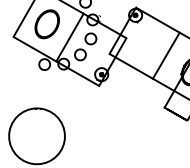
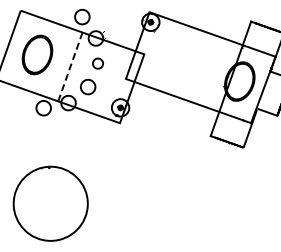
line: (70, 37) -> (70, 66), solid -> dashed
part: (90, 38) -> (97, 63), size x0.7
line: (166, 55) -> (200, 67), removed

